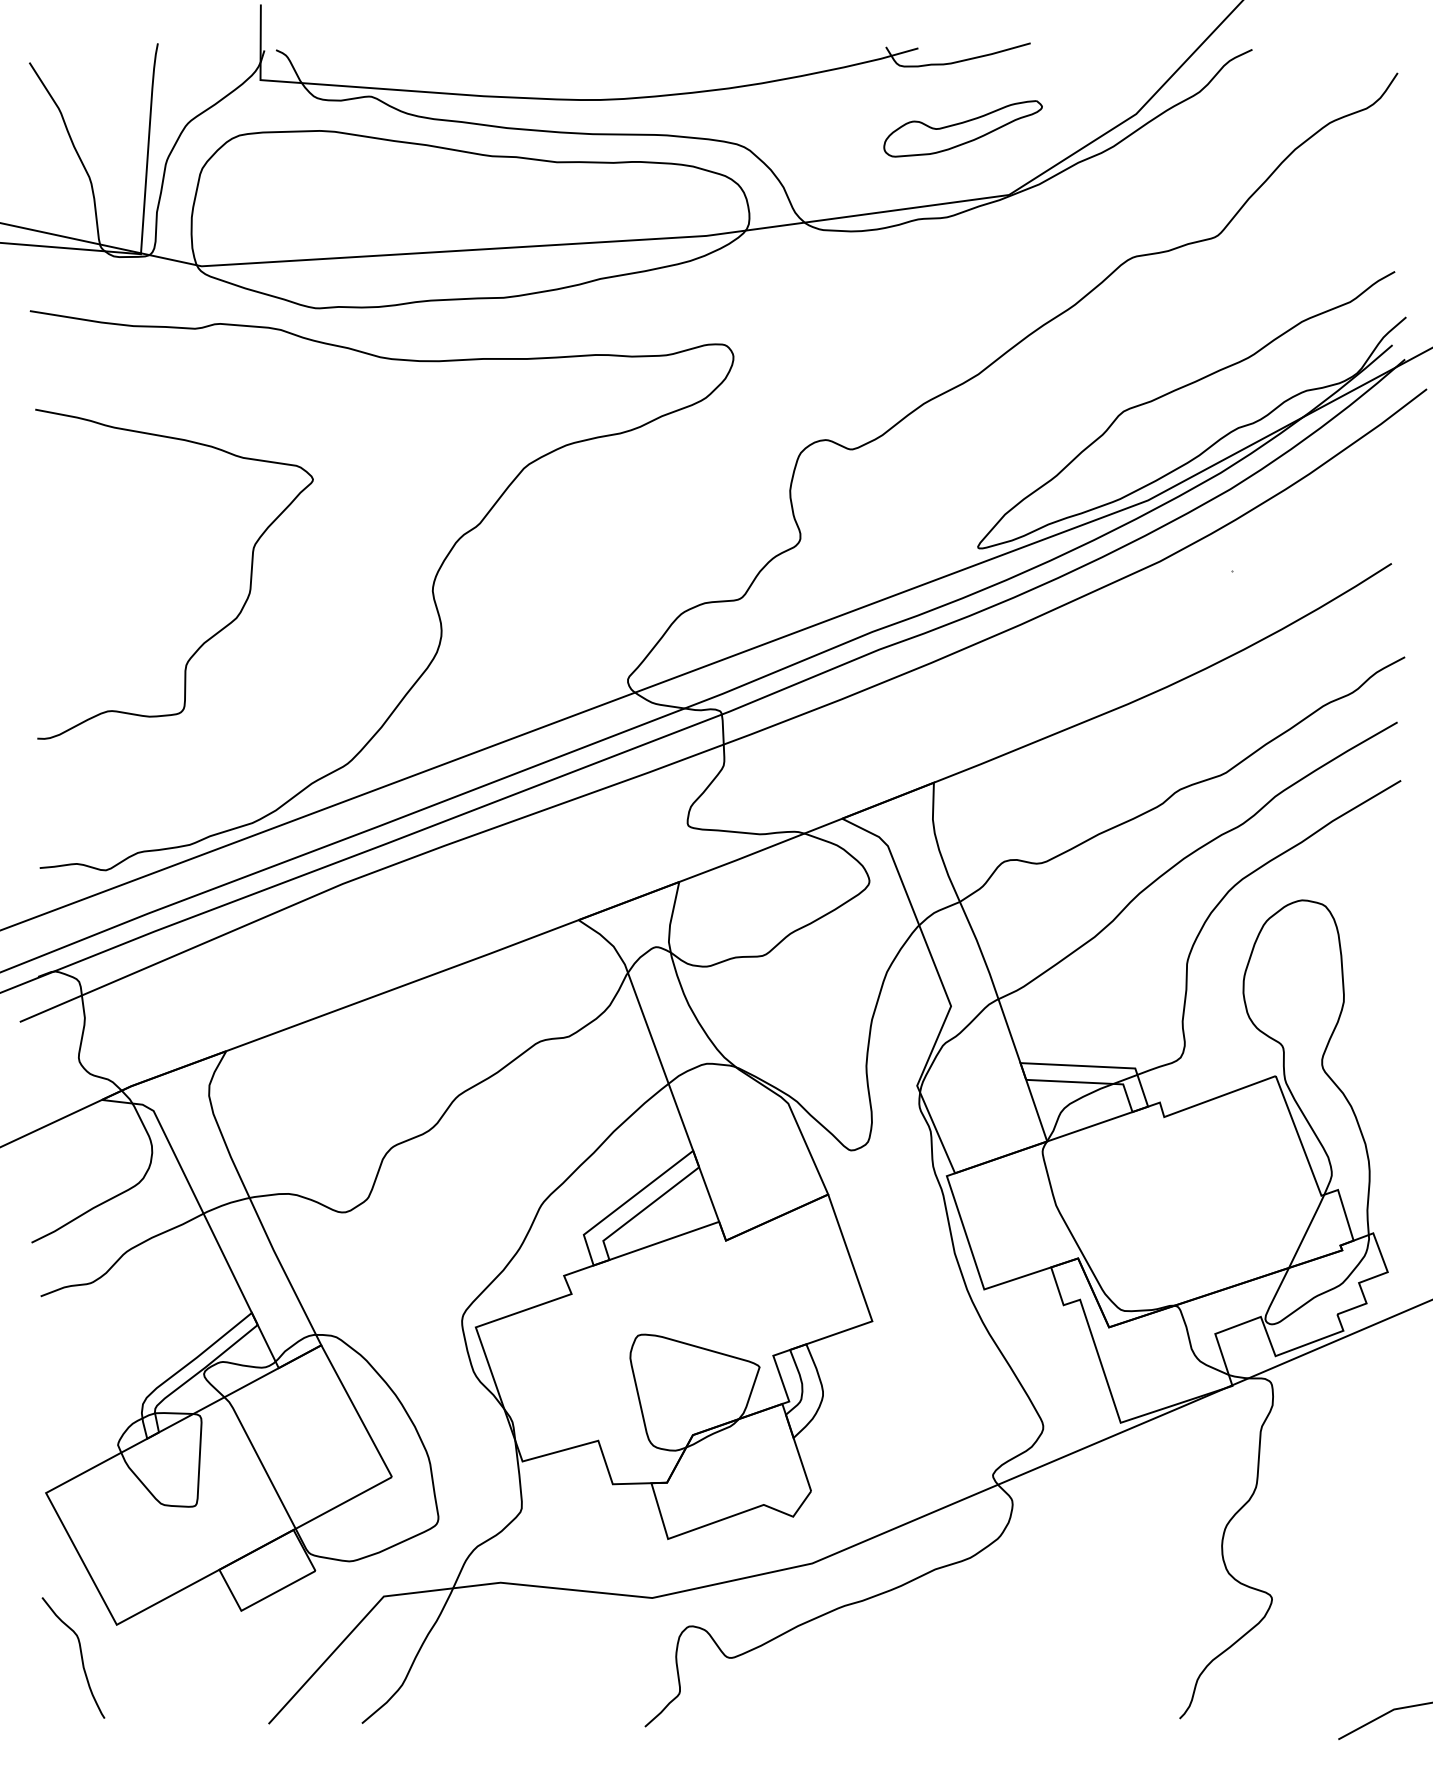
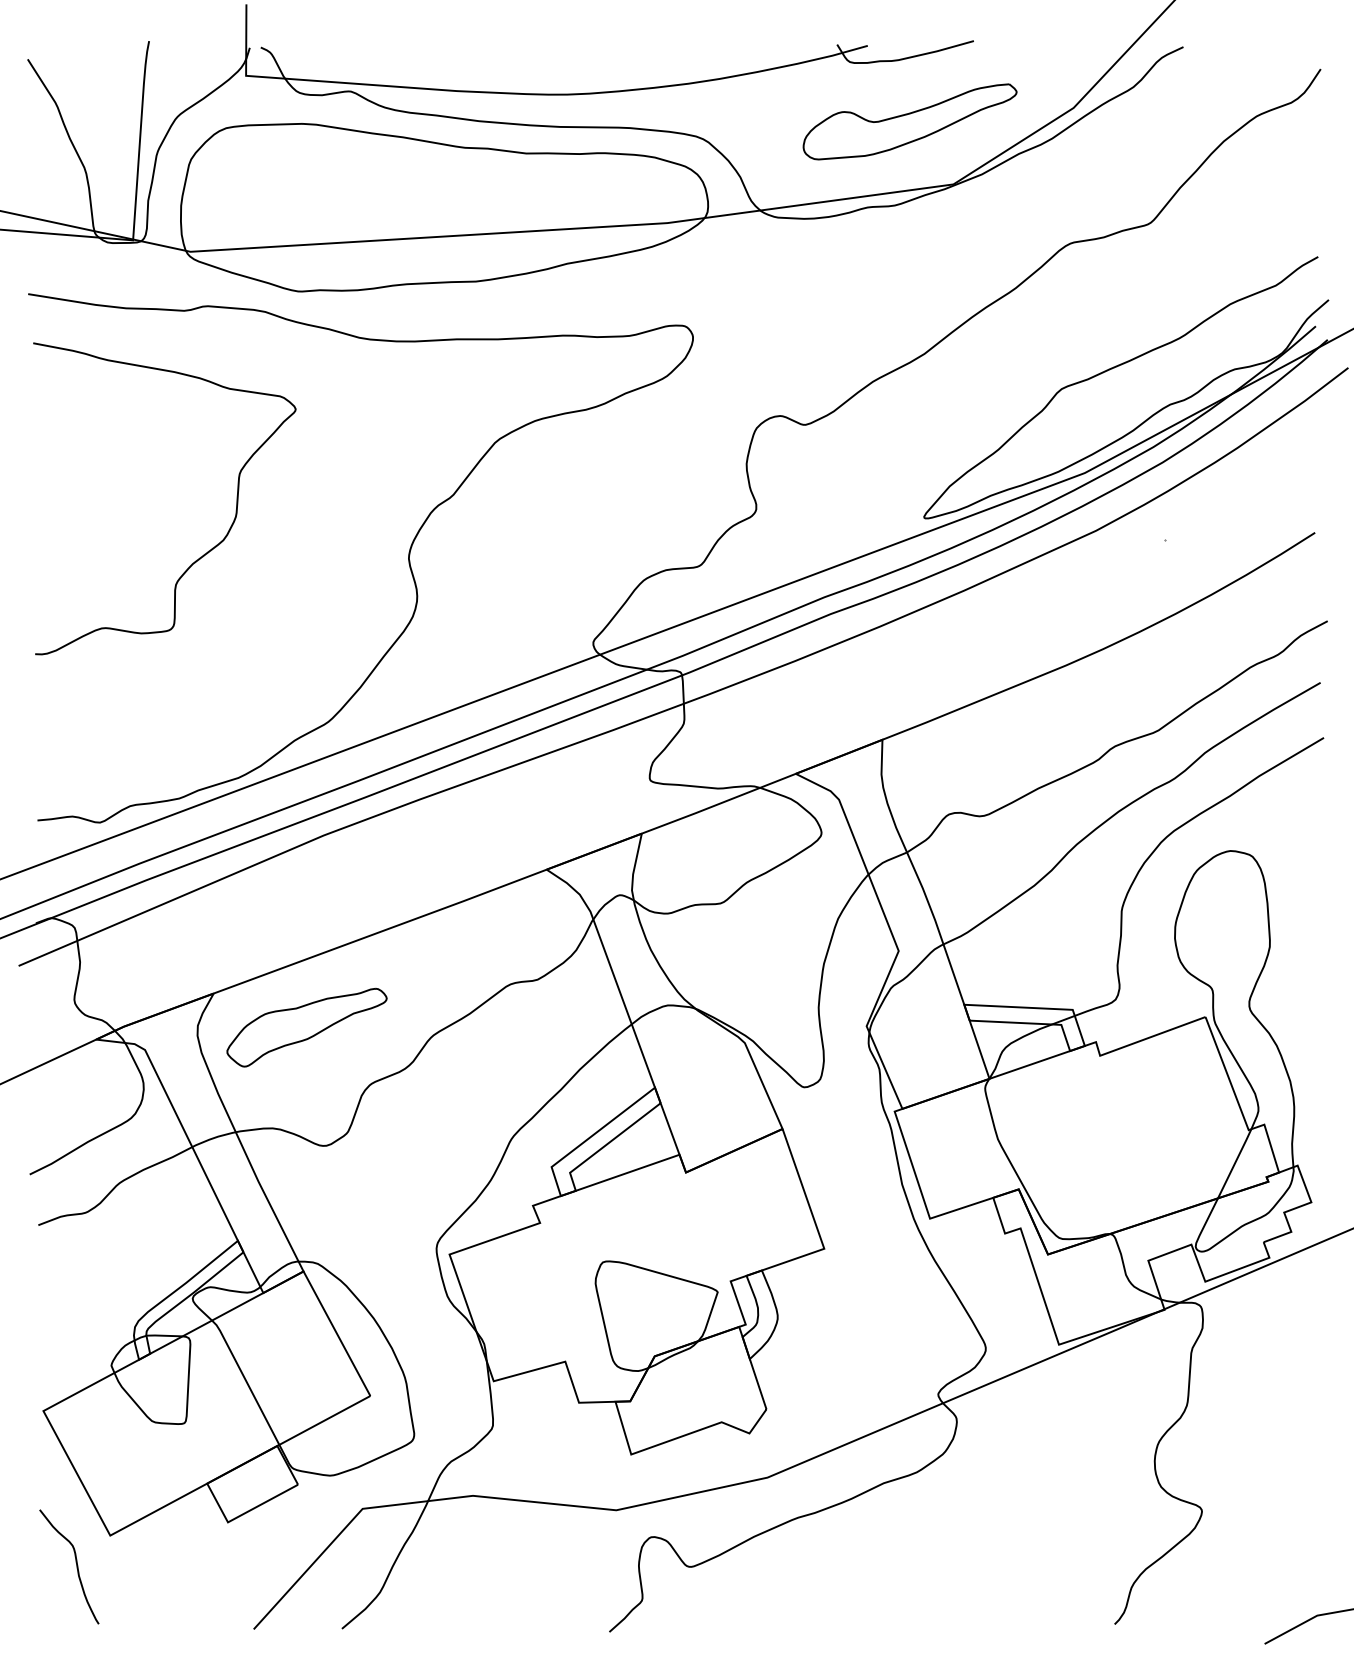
part: (962, 128) -> (909, 121), size x1.43
curve: (216, 632) -> (204, 553), moved
part: (324, 1087) -> (306, 1027), added

